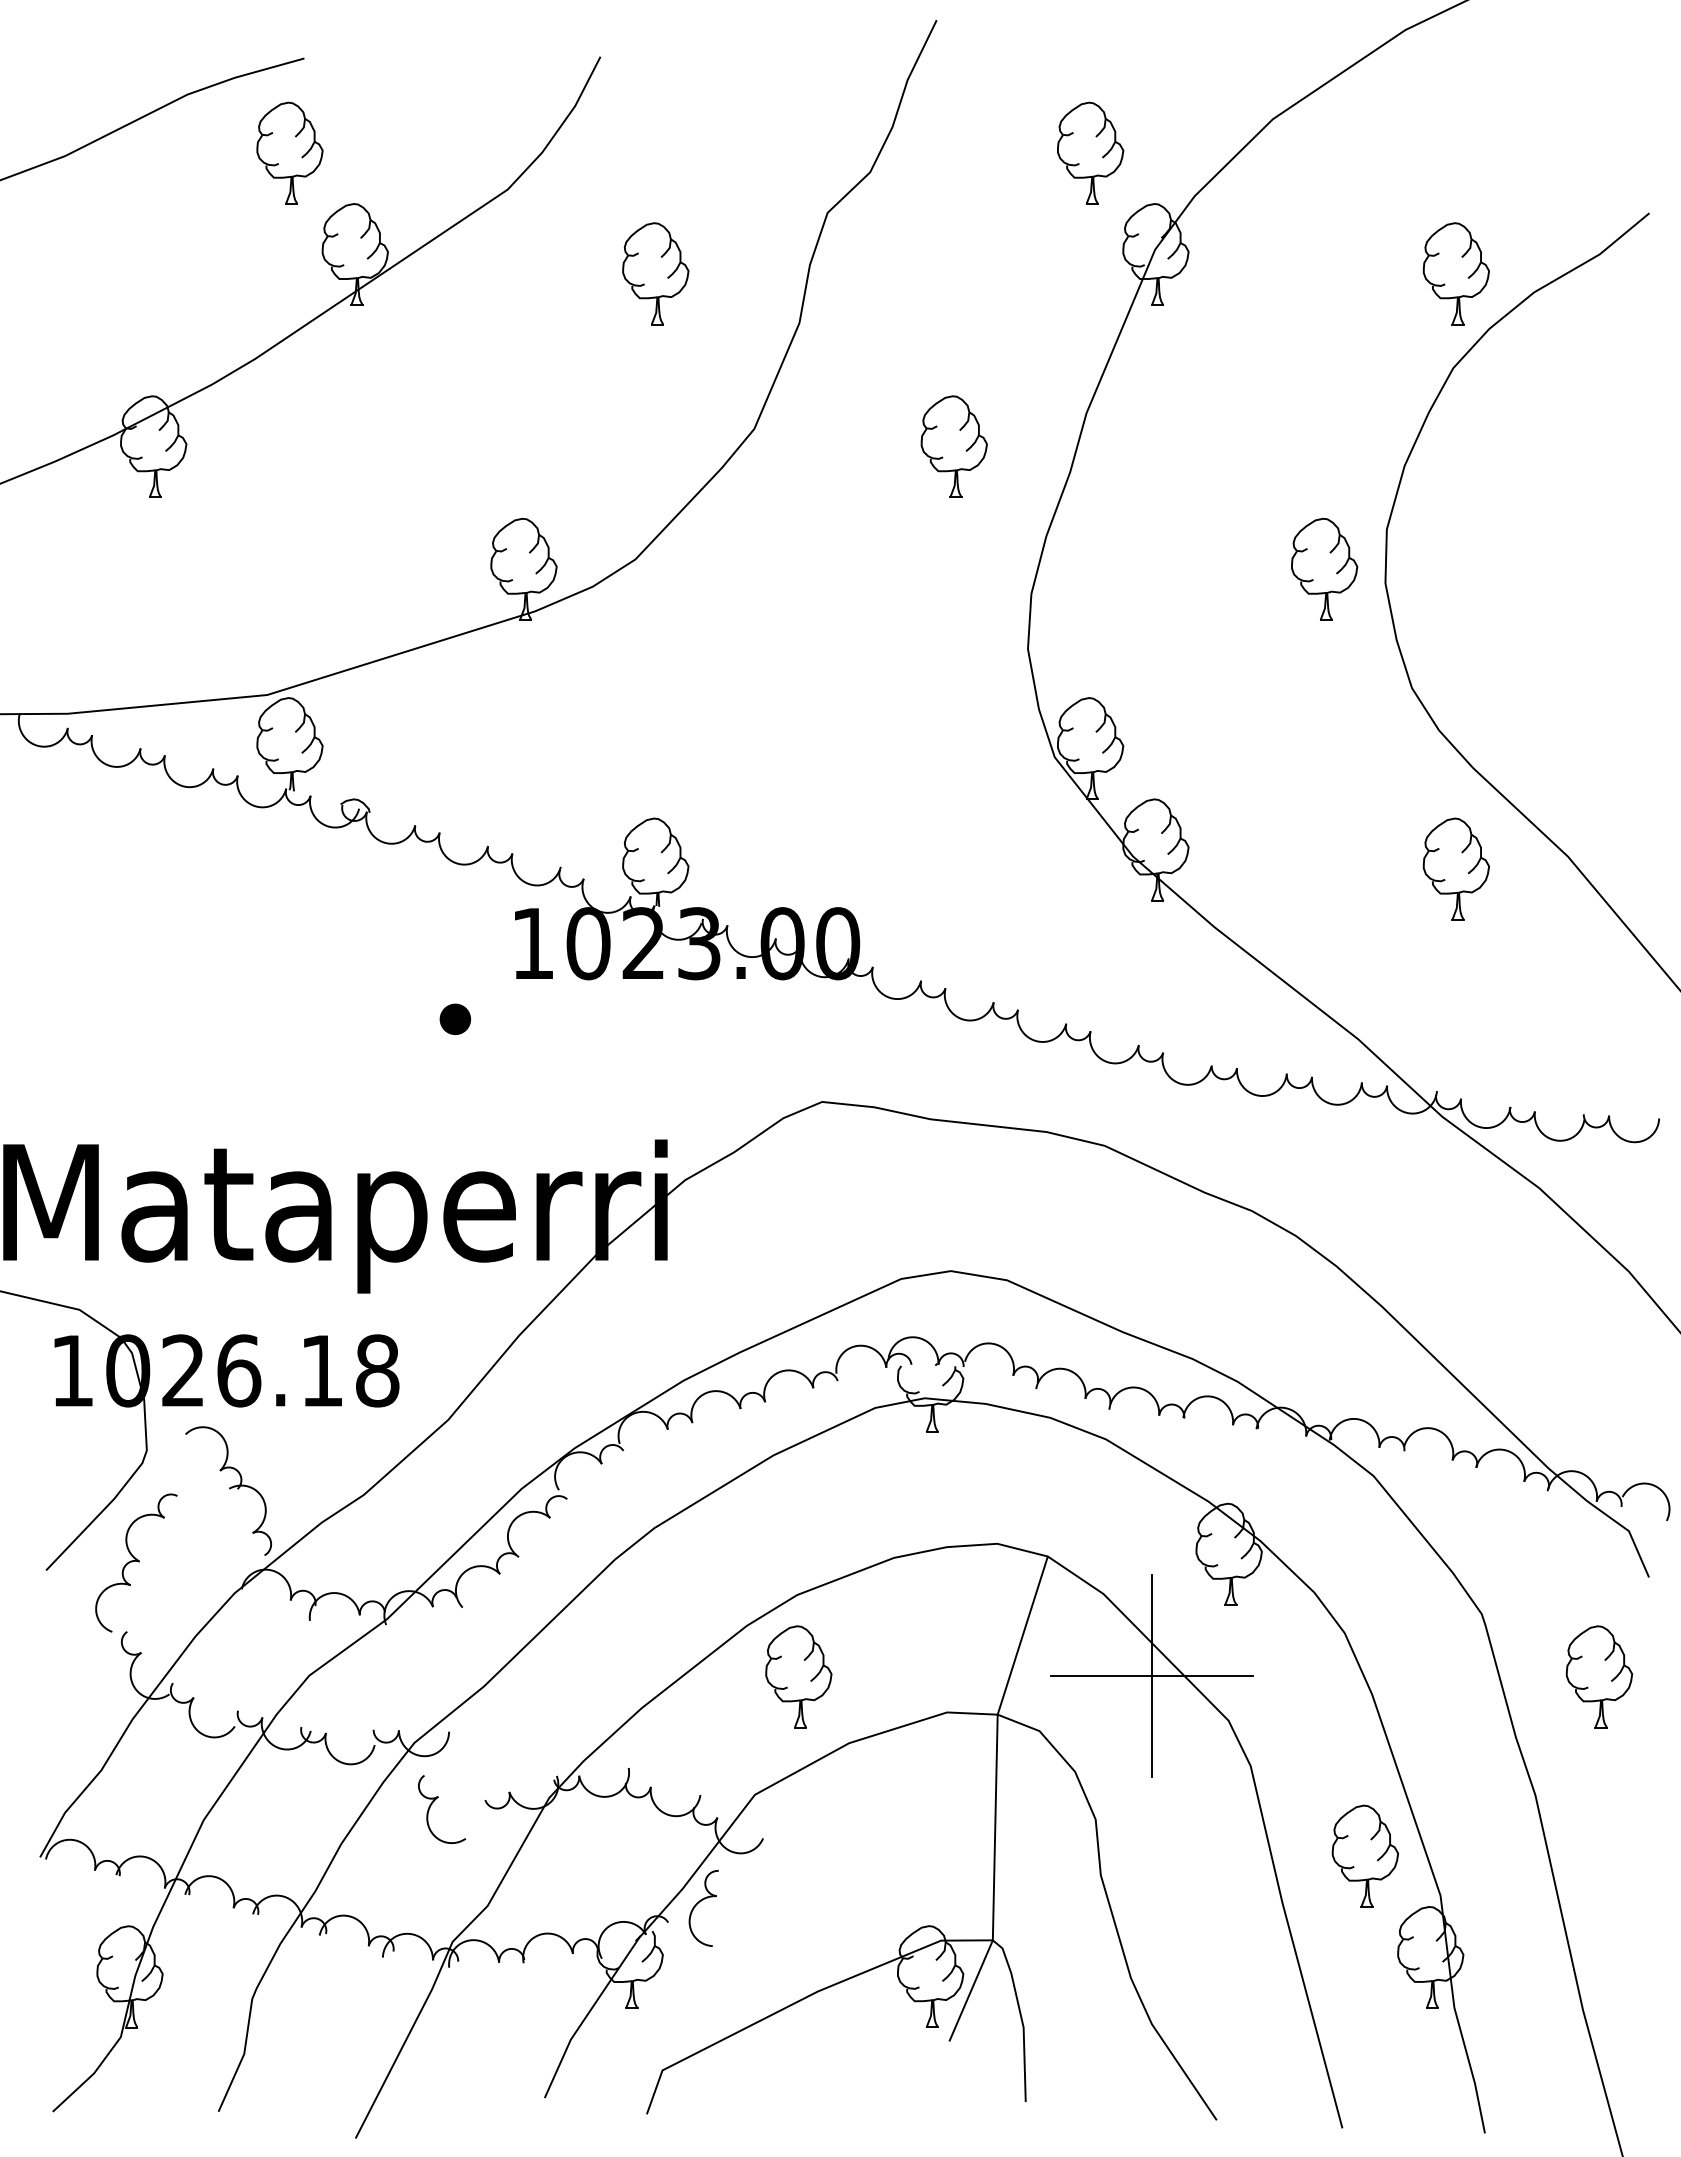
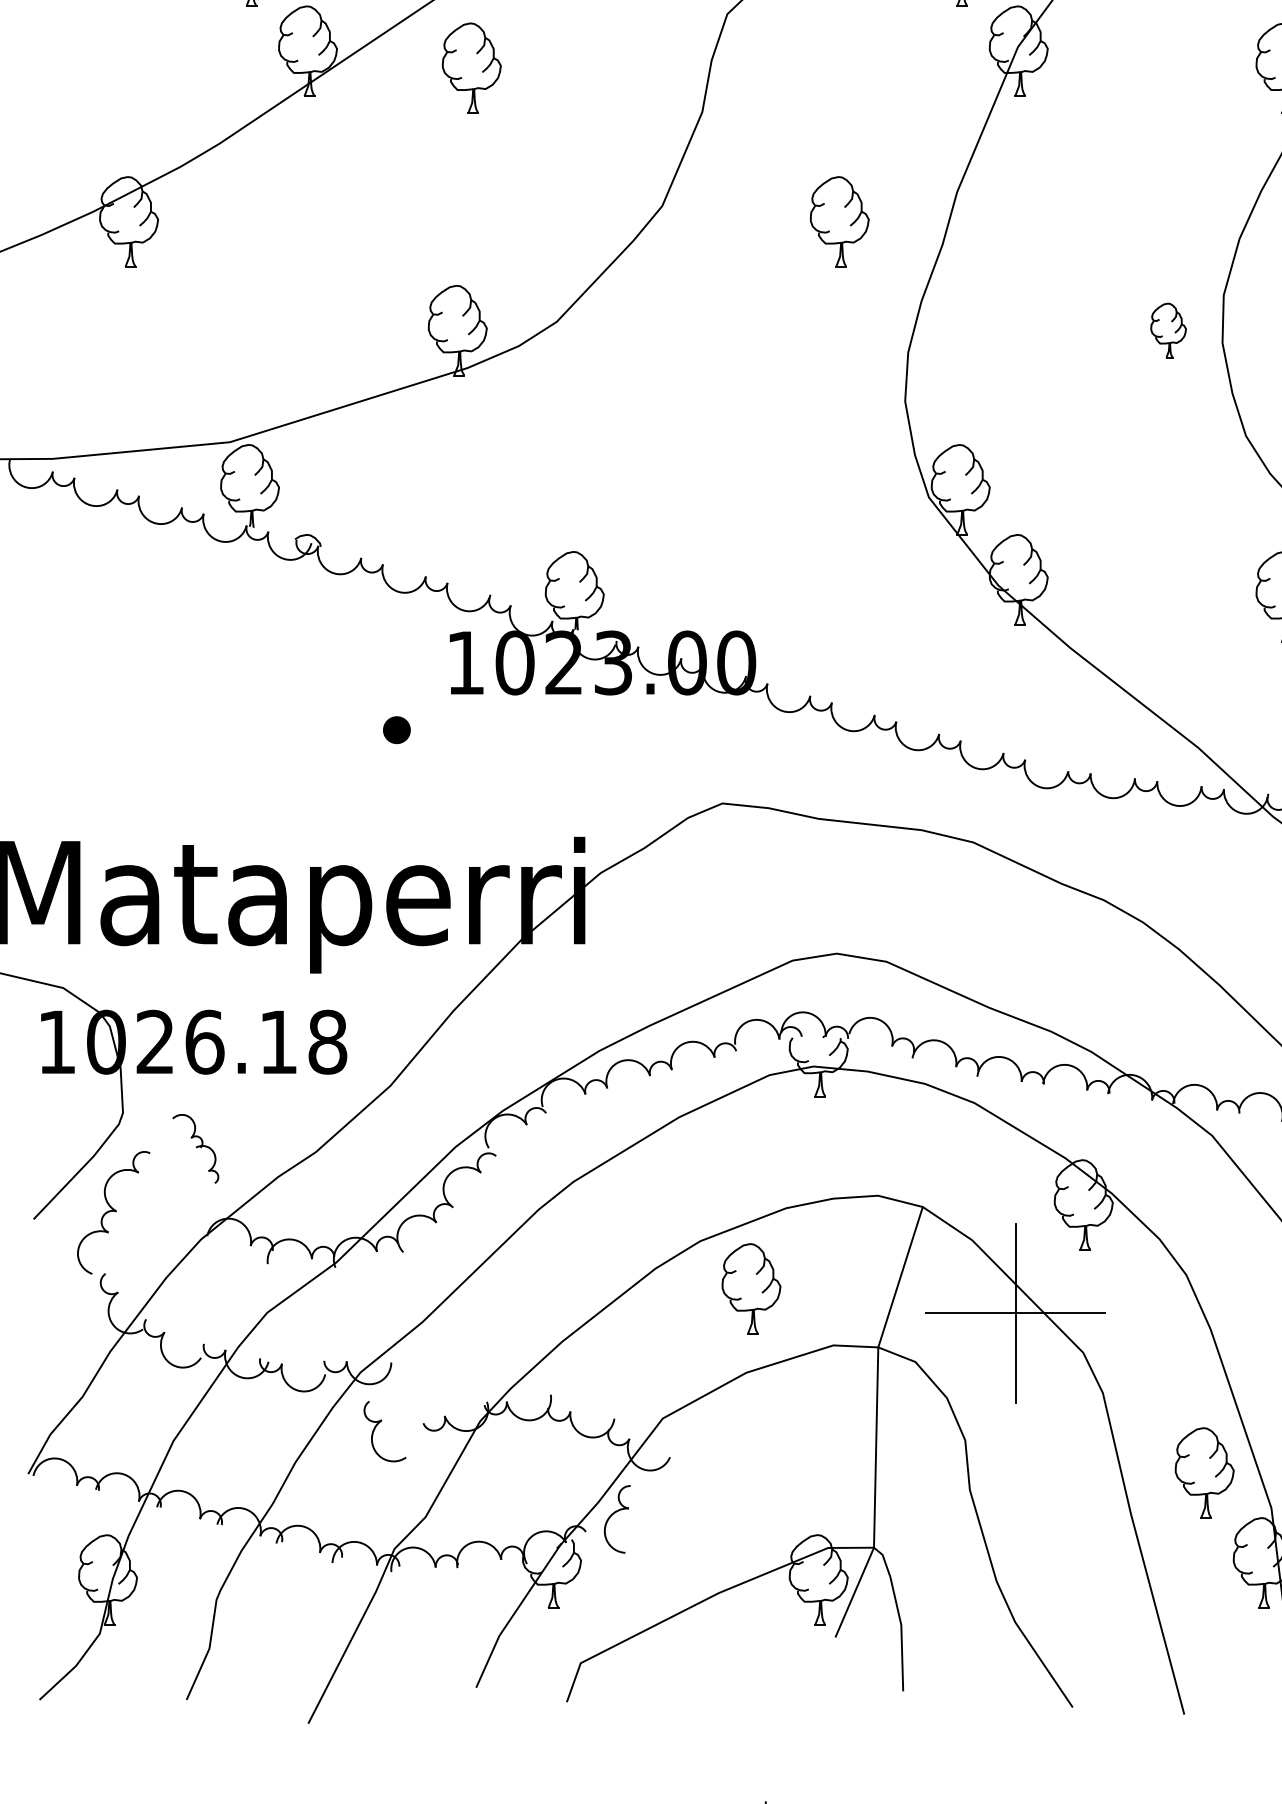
part: (655, 273) -> (471, 68), moved
part: (1324, 568) -> (1168, 329), size x0.6
part: (228, 1490) -> (195, 1148), size x0.6
part: (798, 1676) -> (751, 1288), moved

